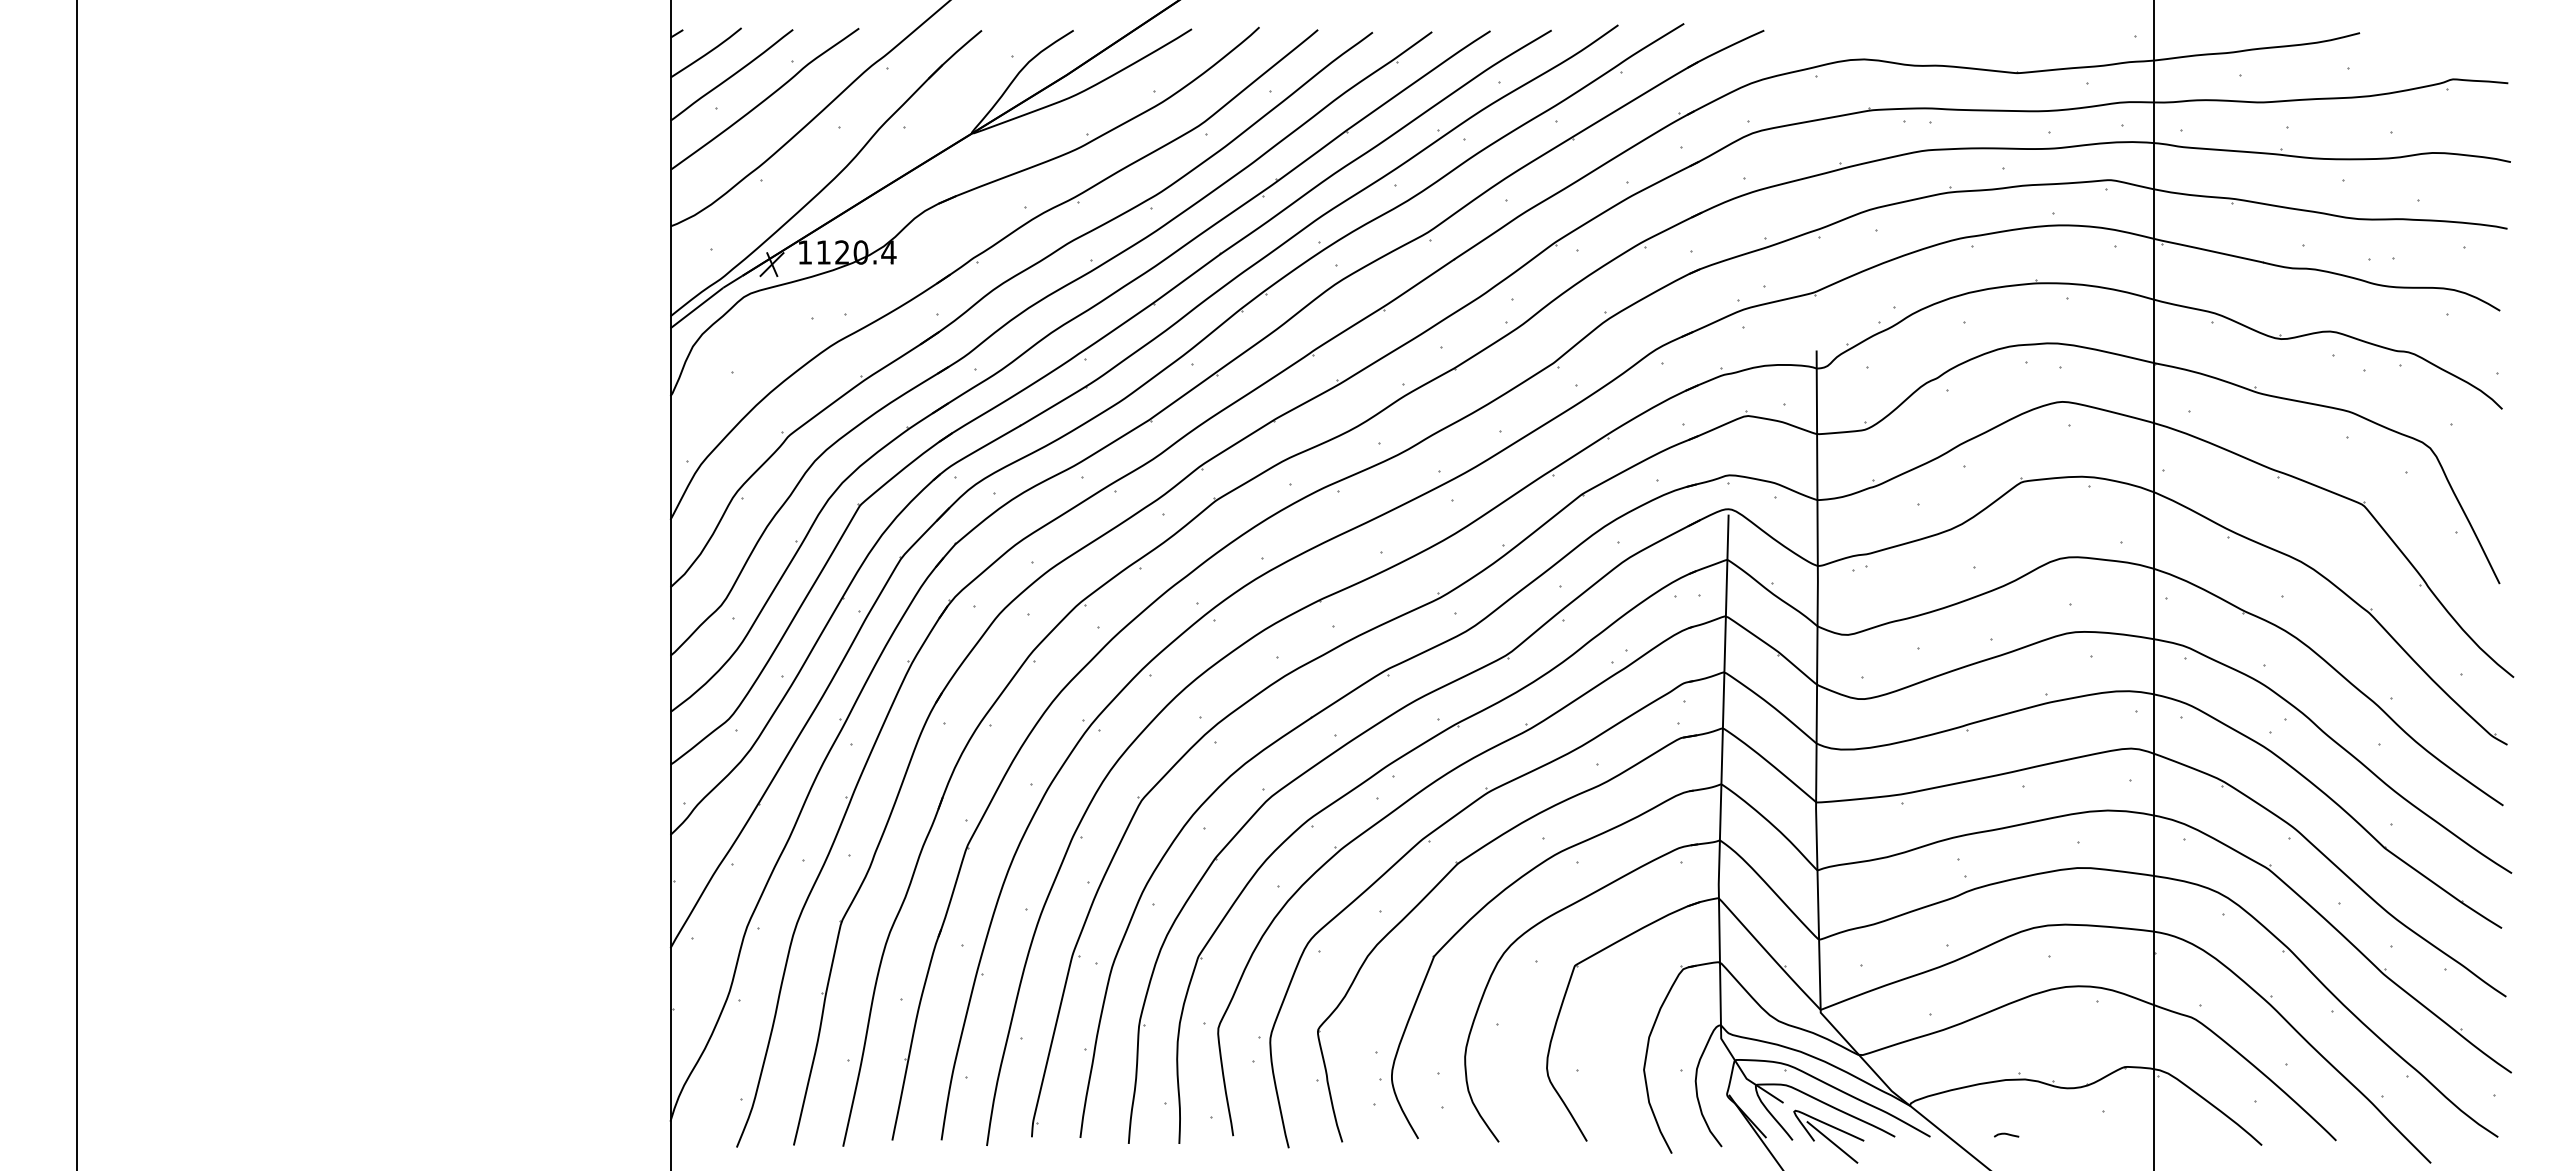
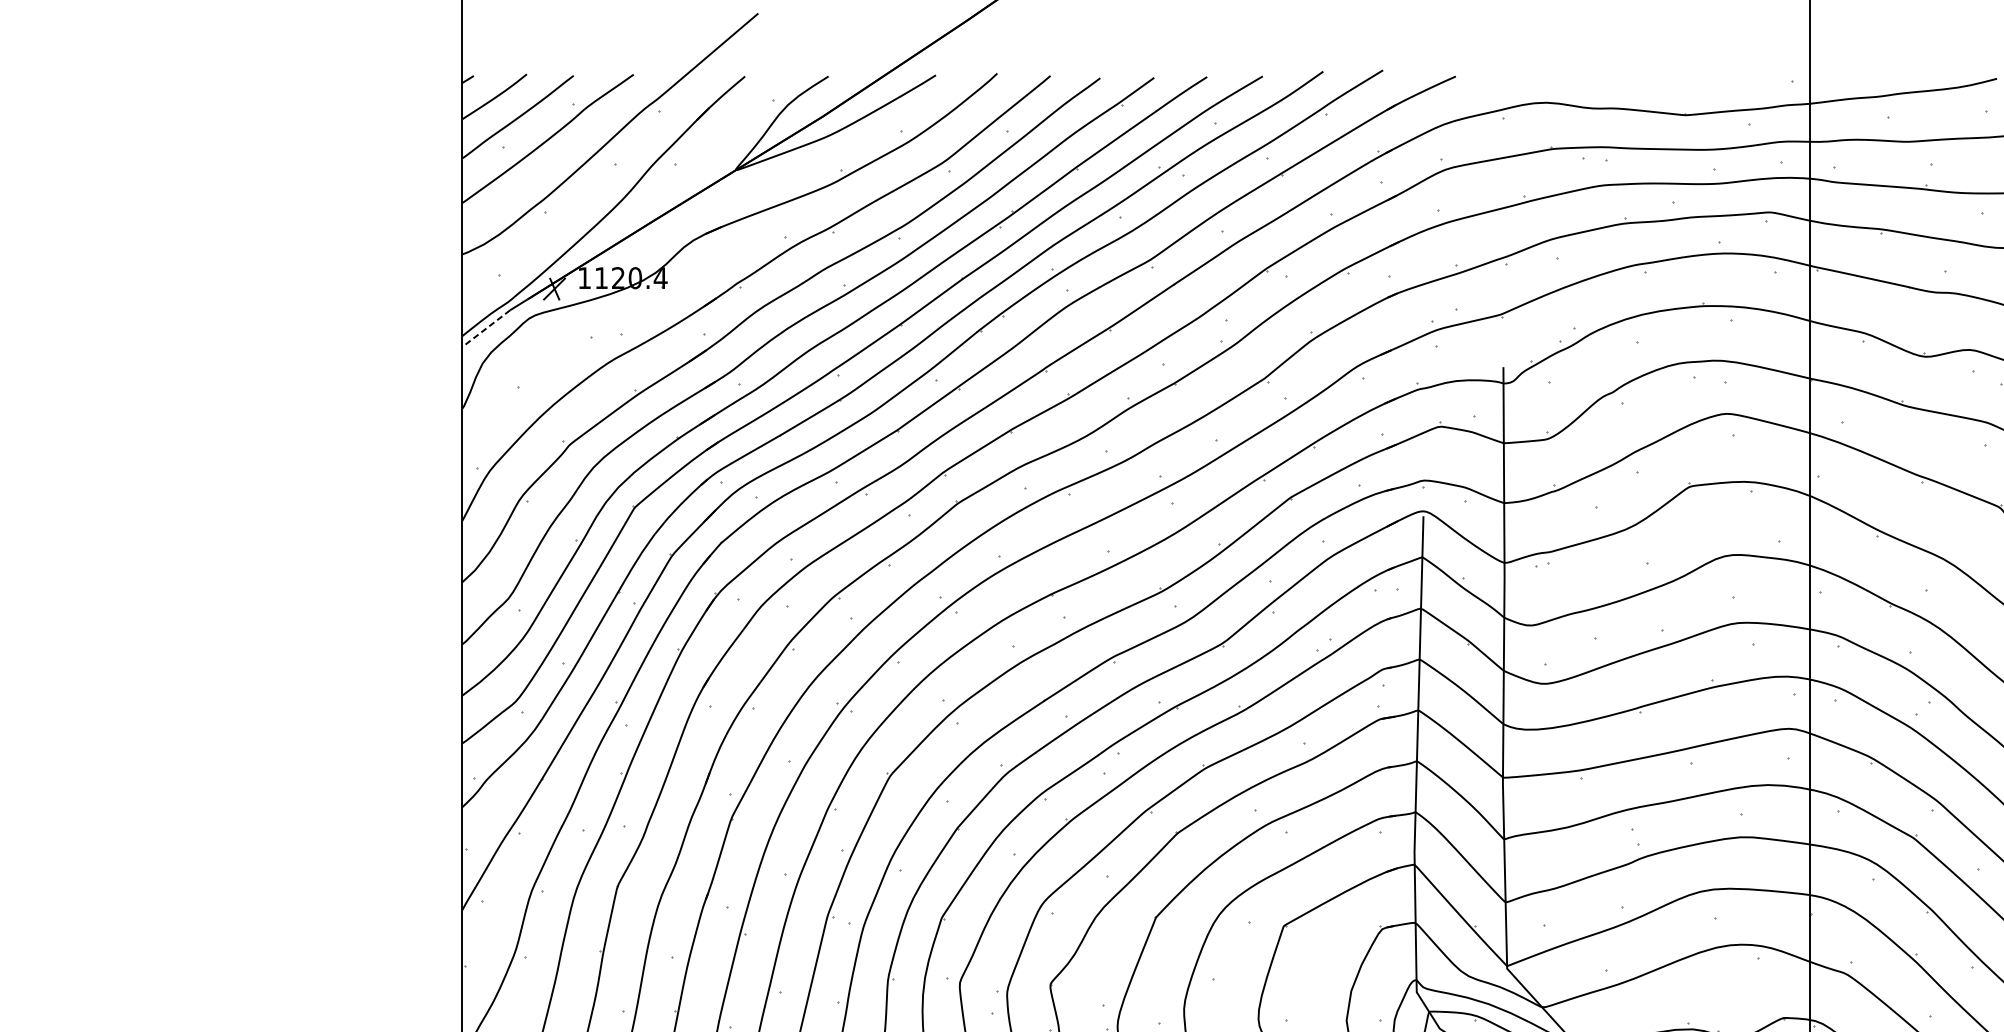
line: (696, 308) -> (485, 329), solid -> dashed

